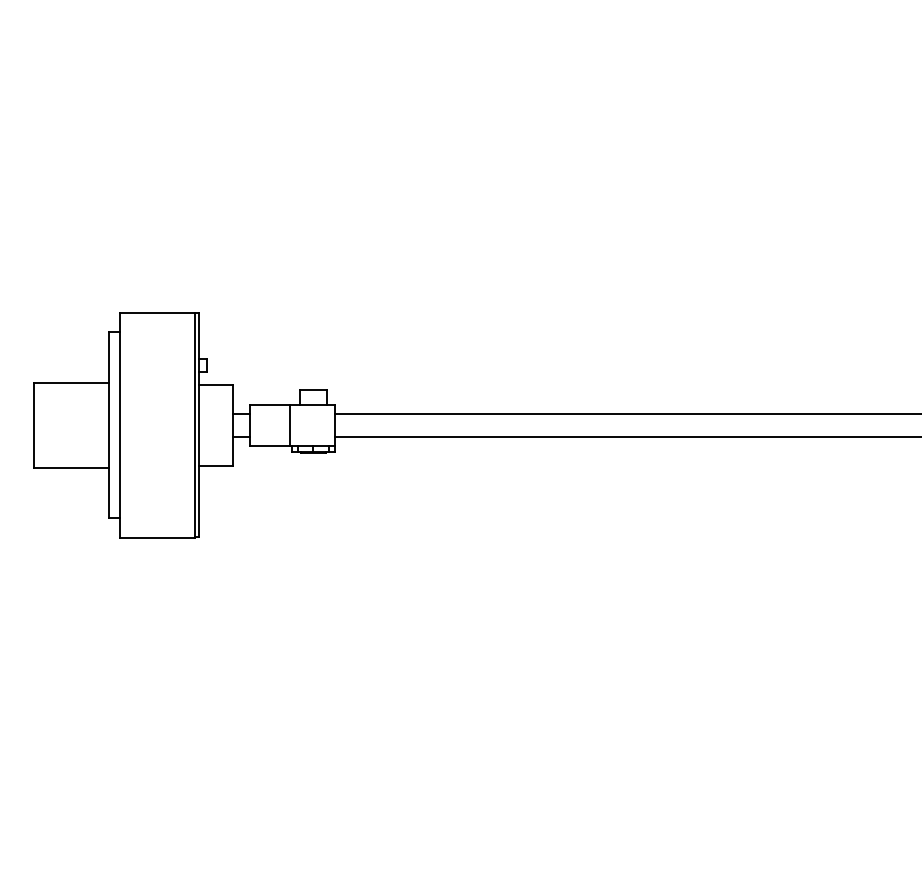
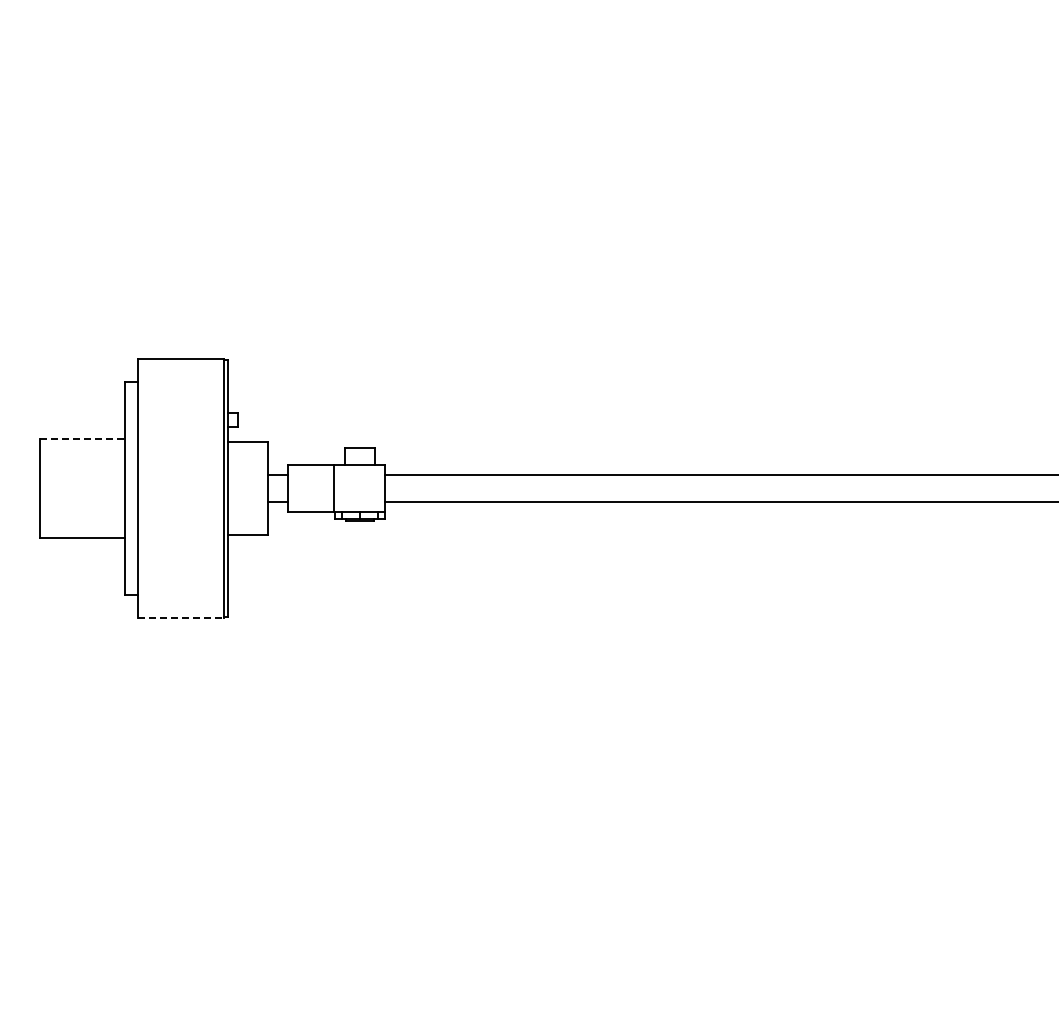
line: (71, 382) -> (82, 439), solid -> dashed
line: (157, 537) -> (180, 617), solid -> dashed

